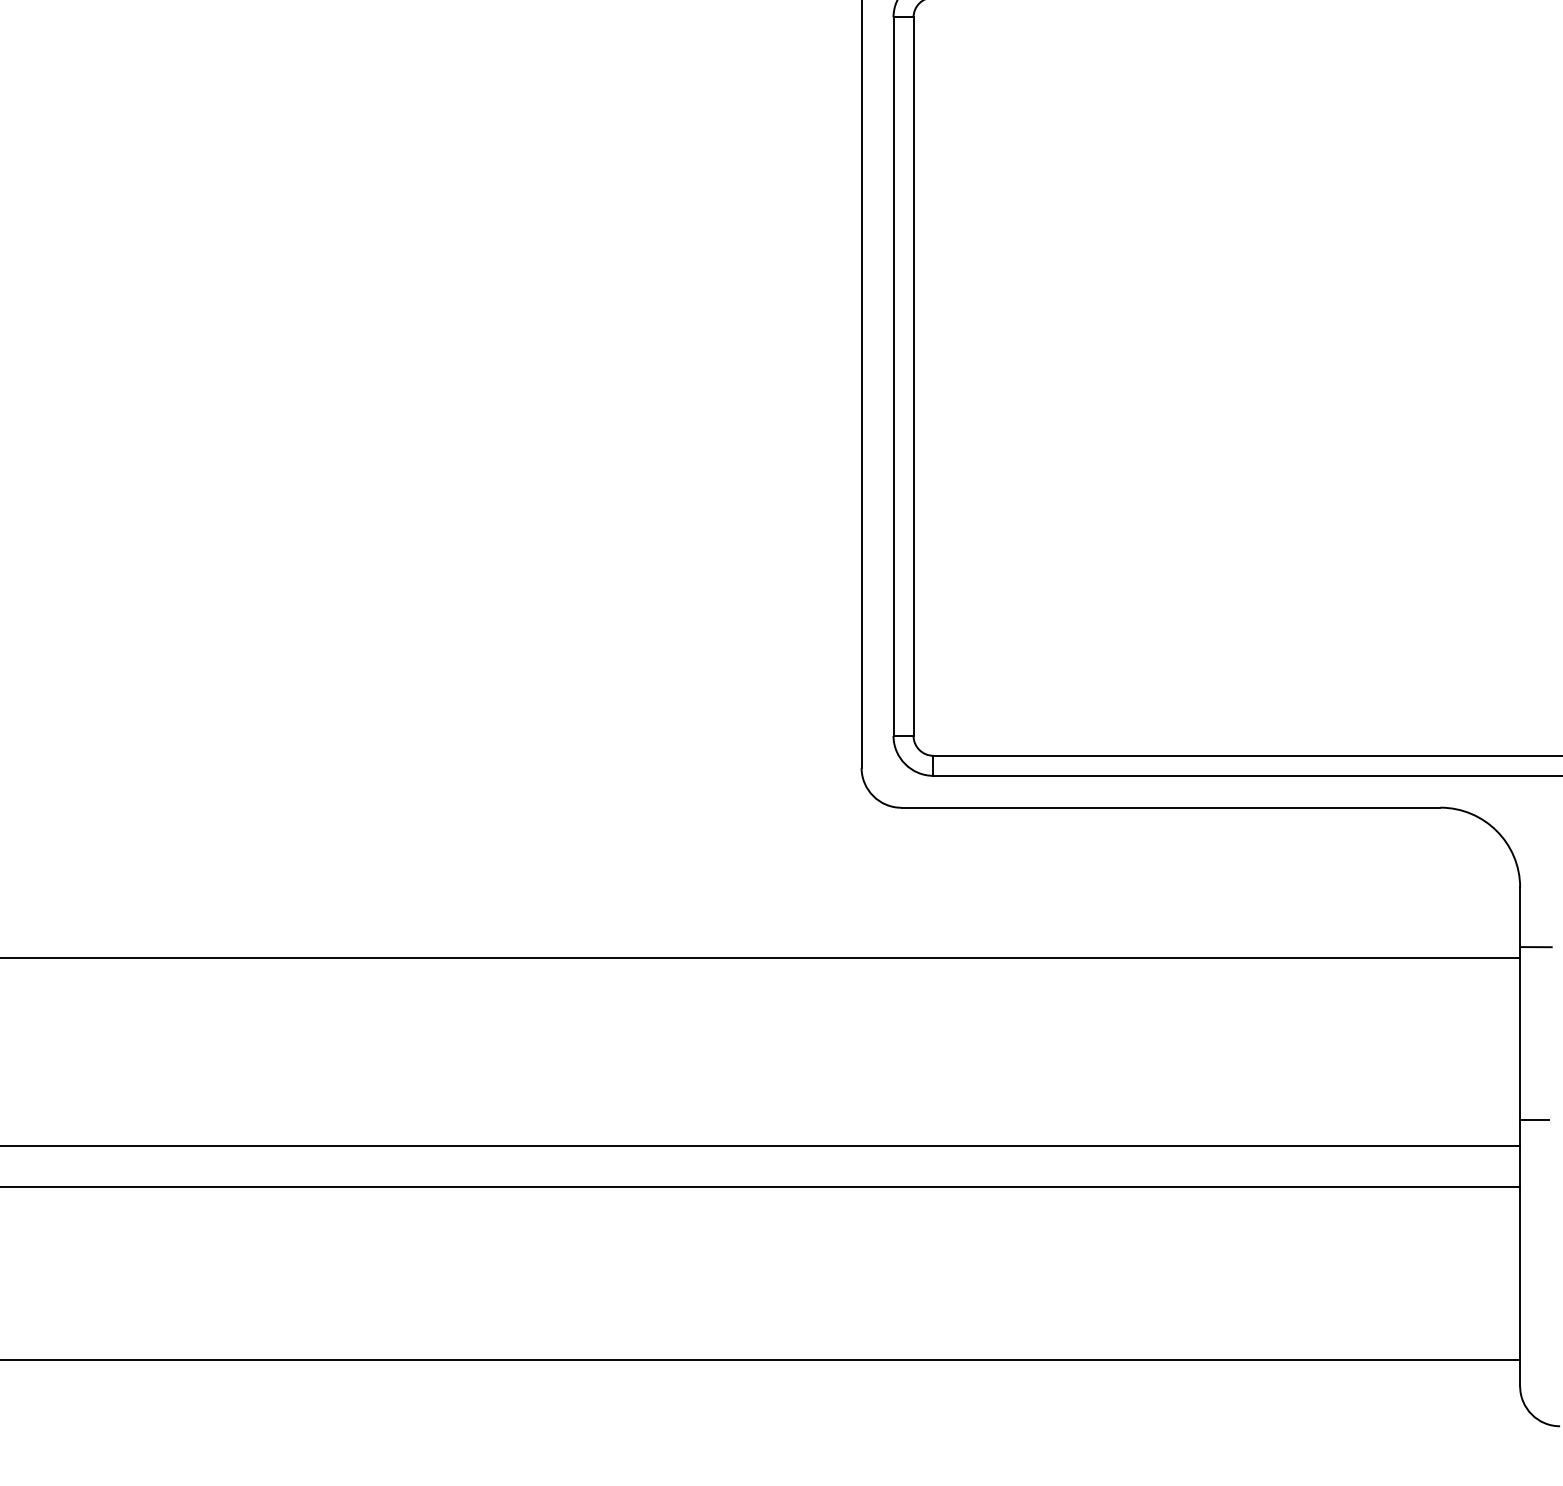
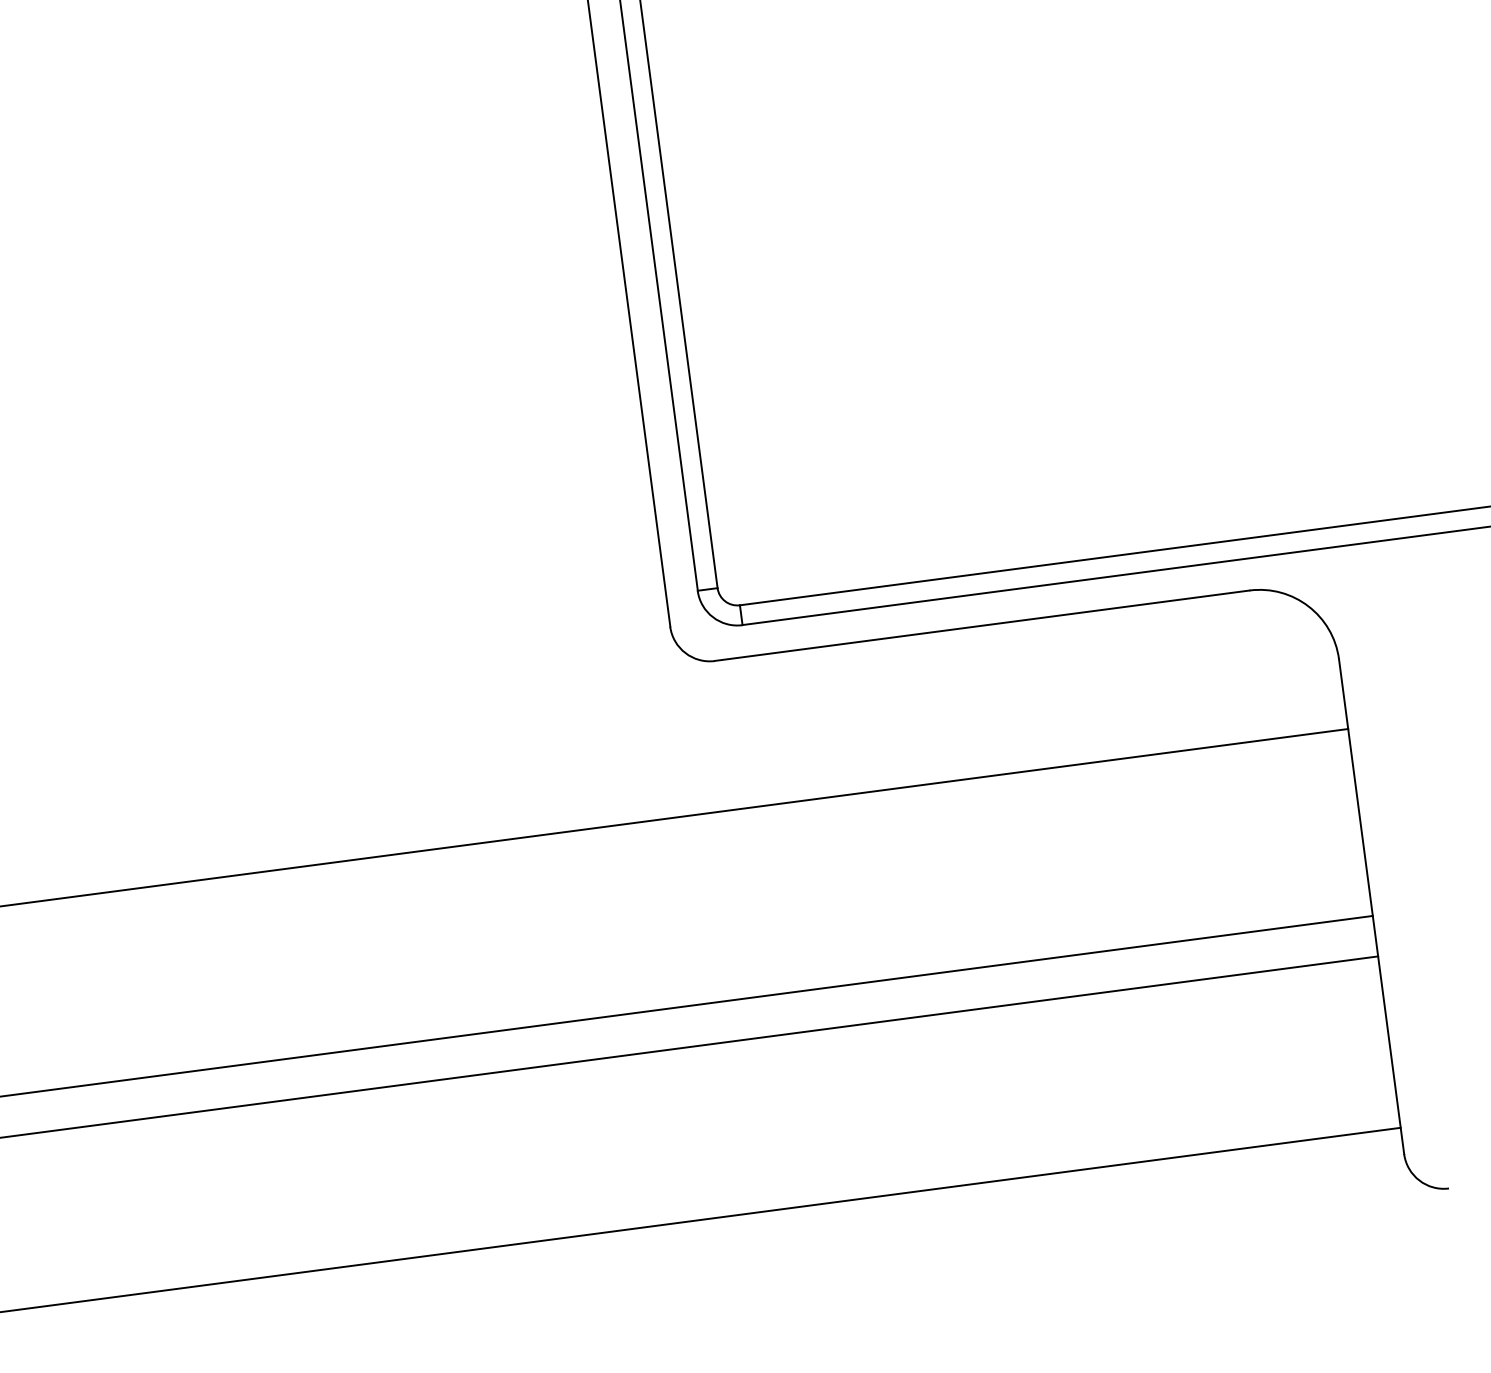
line: (1535, 947) -> (1362, 716), removed
line: (1534, 1119) -> (1383, 887), removed

